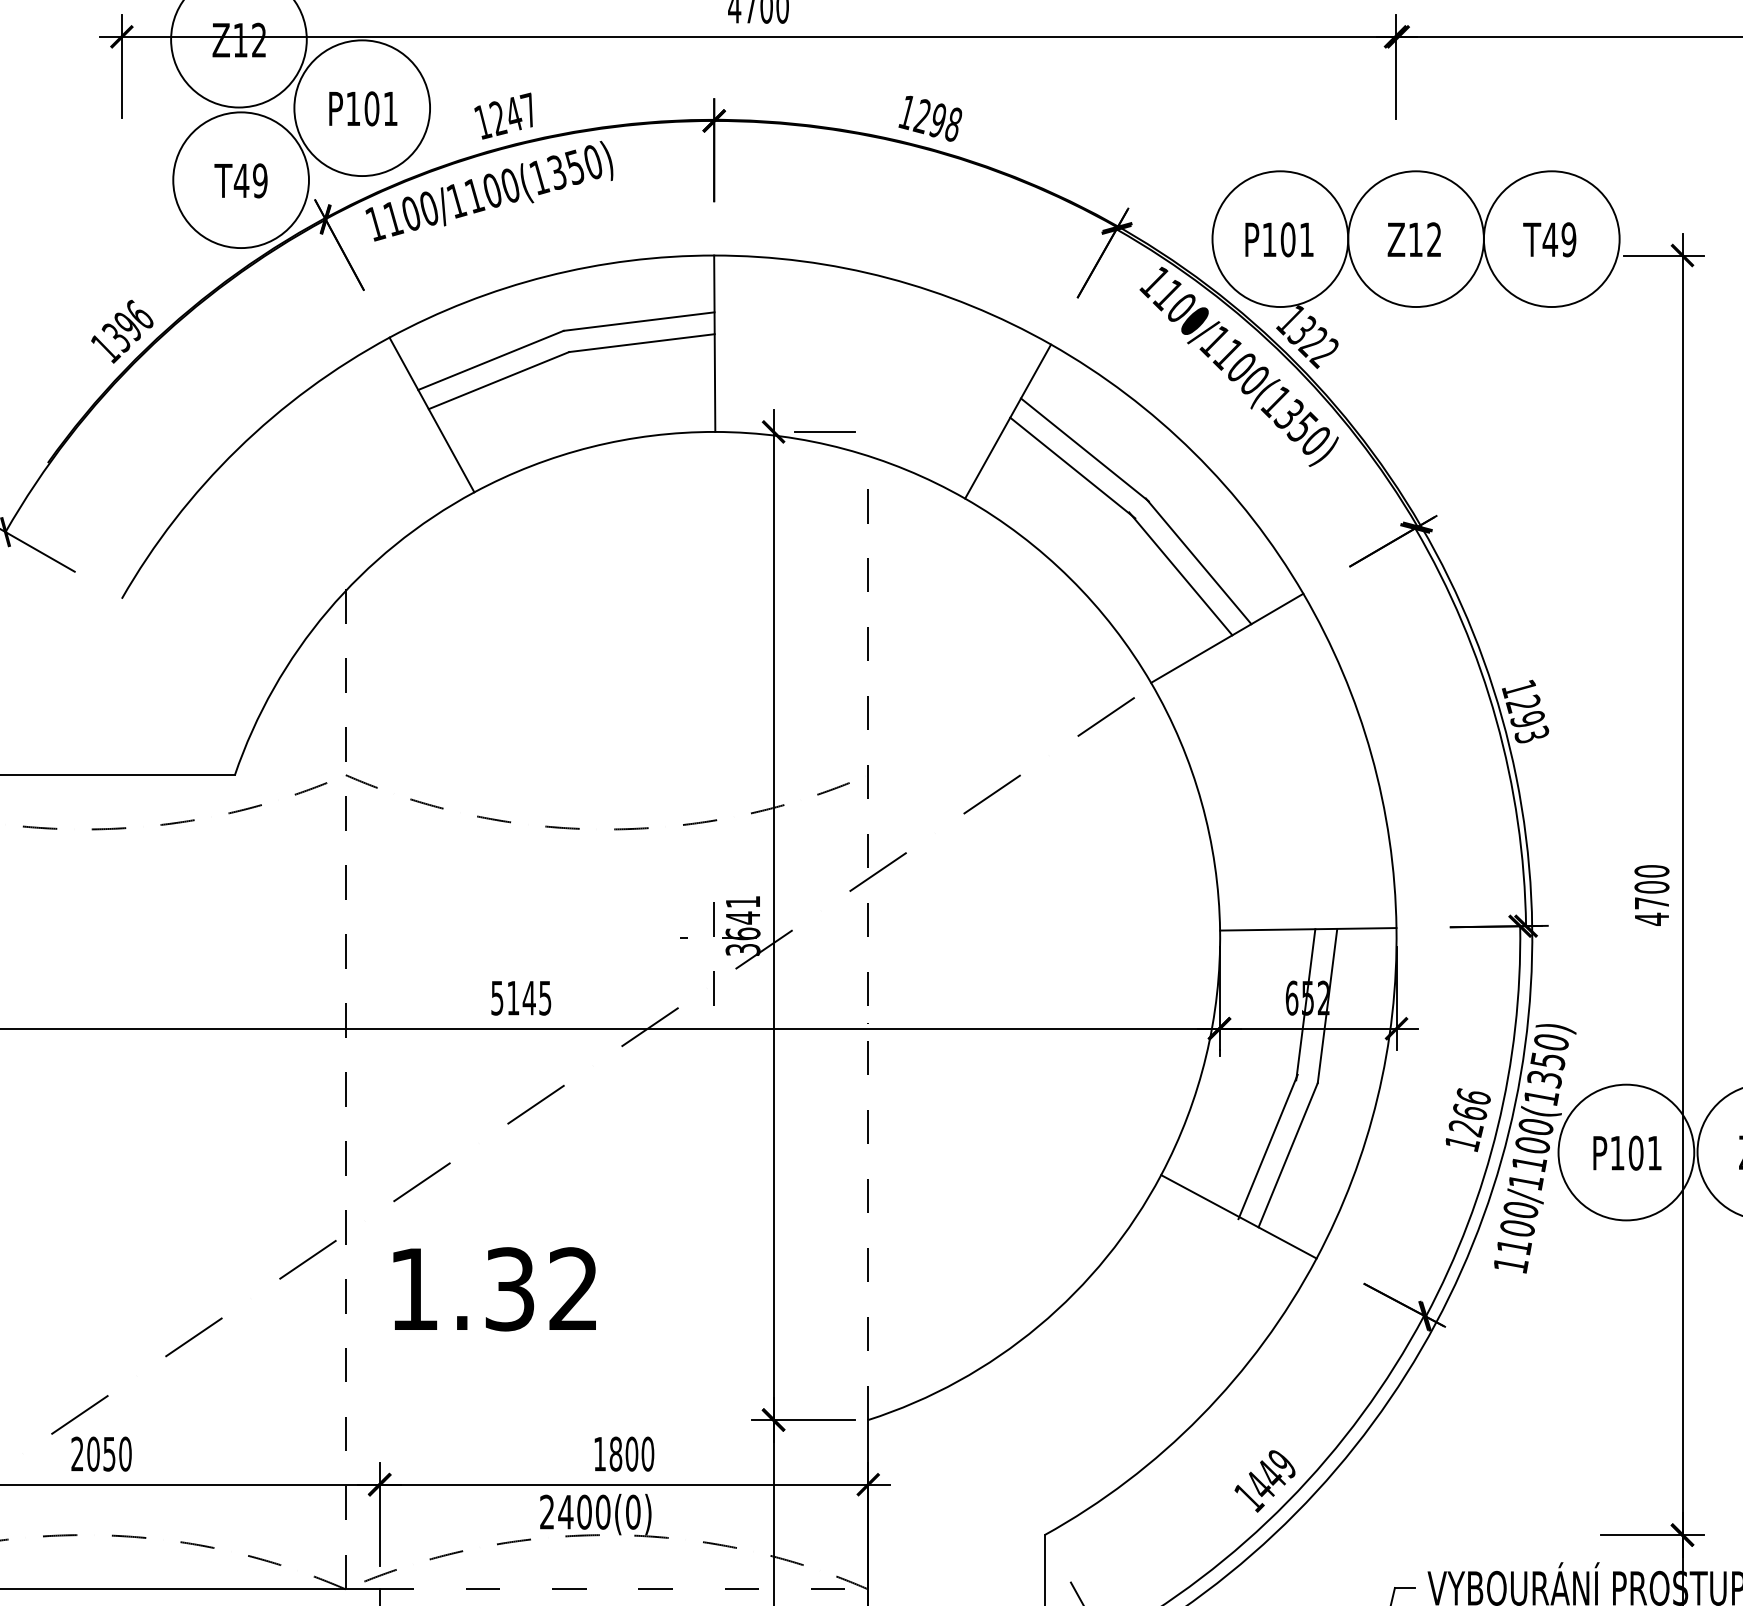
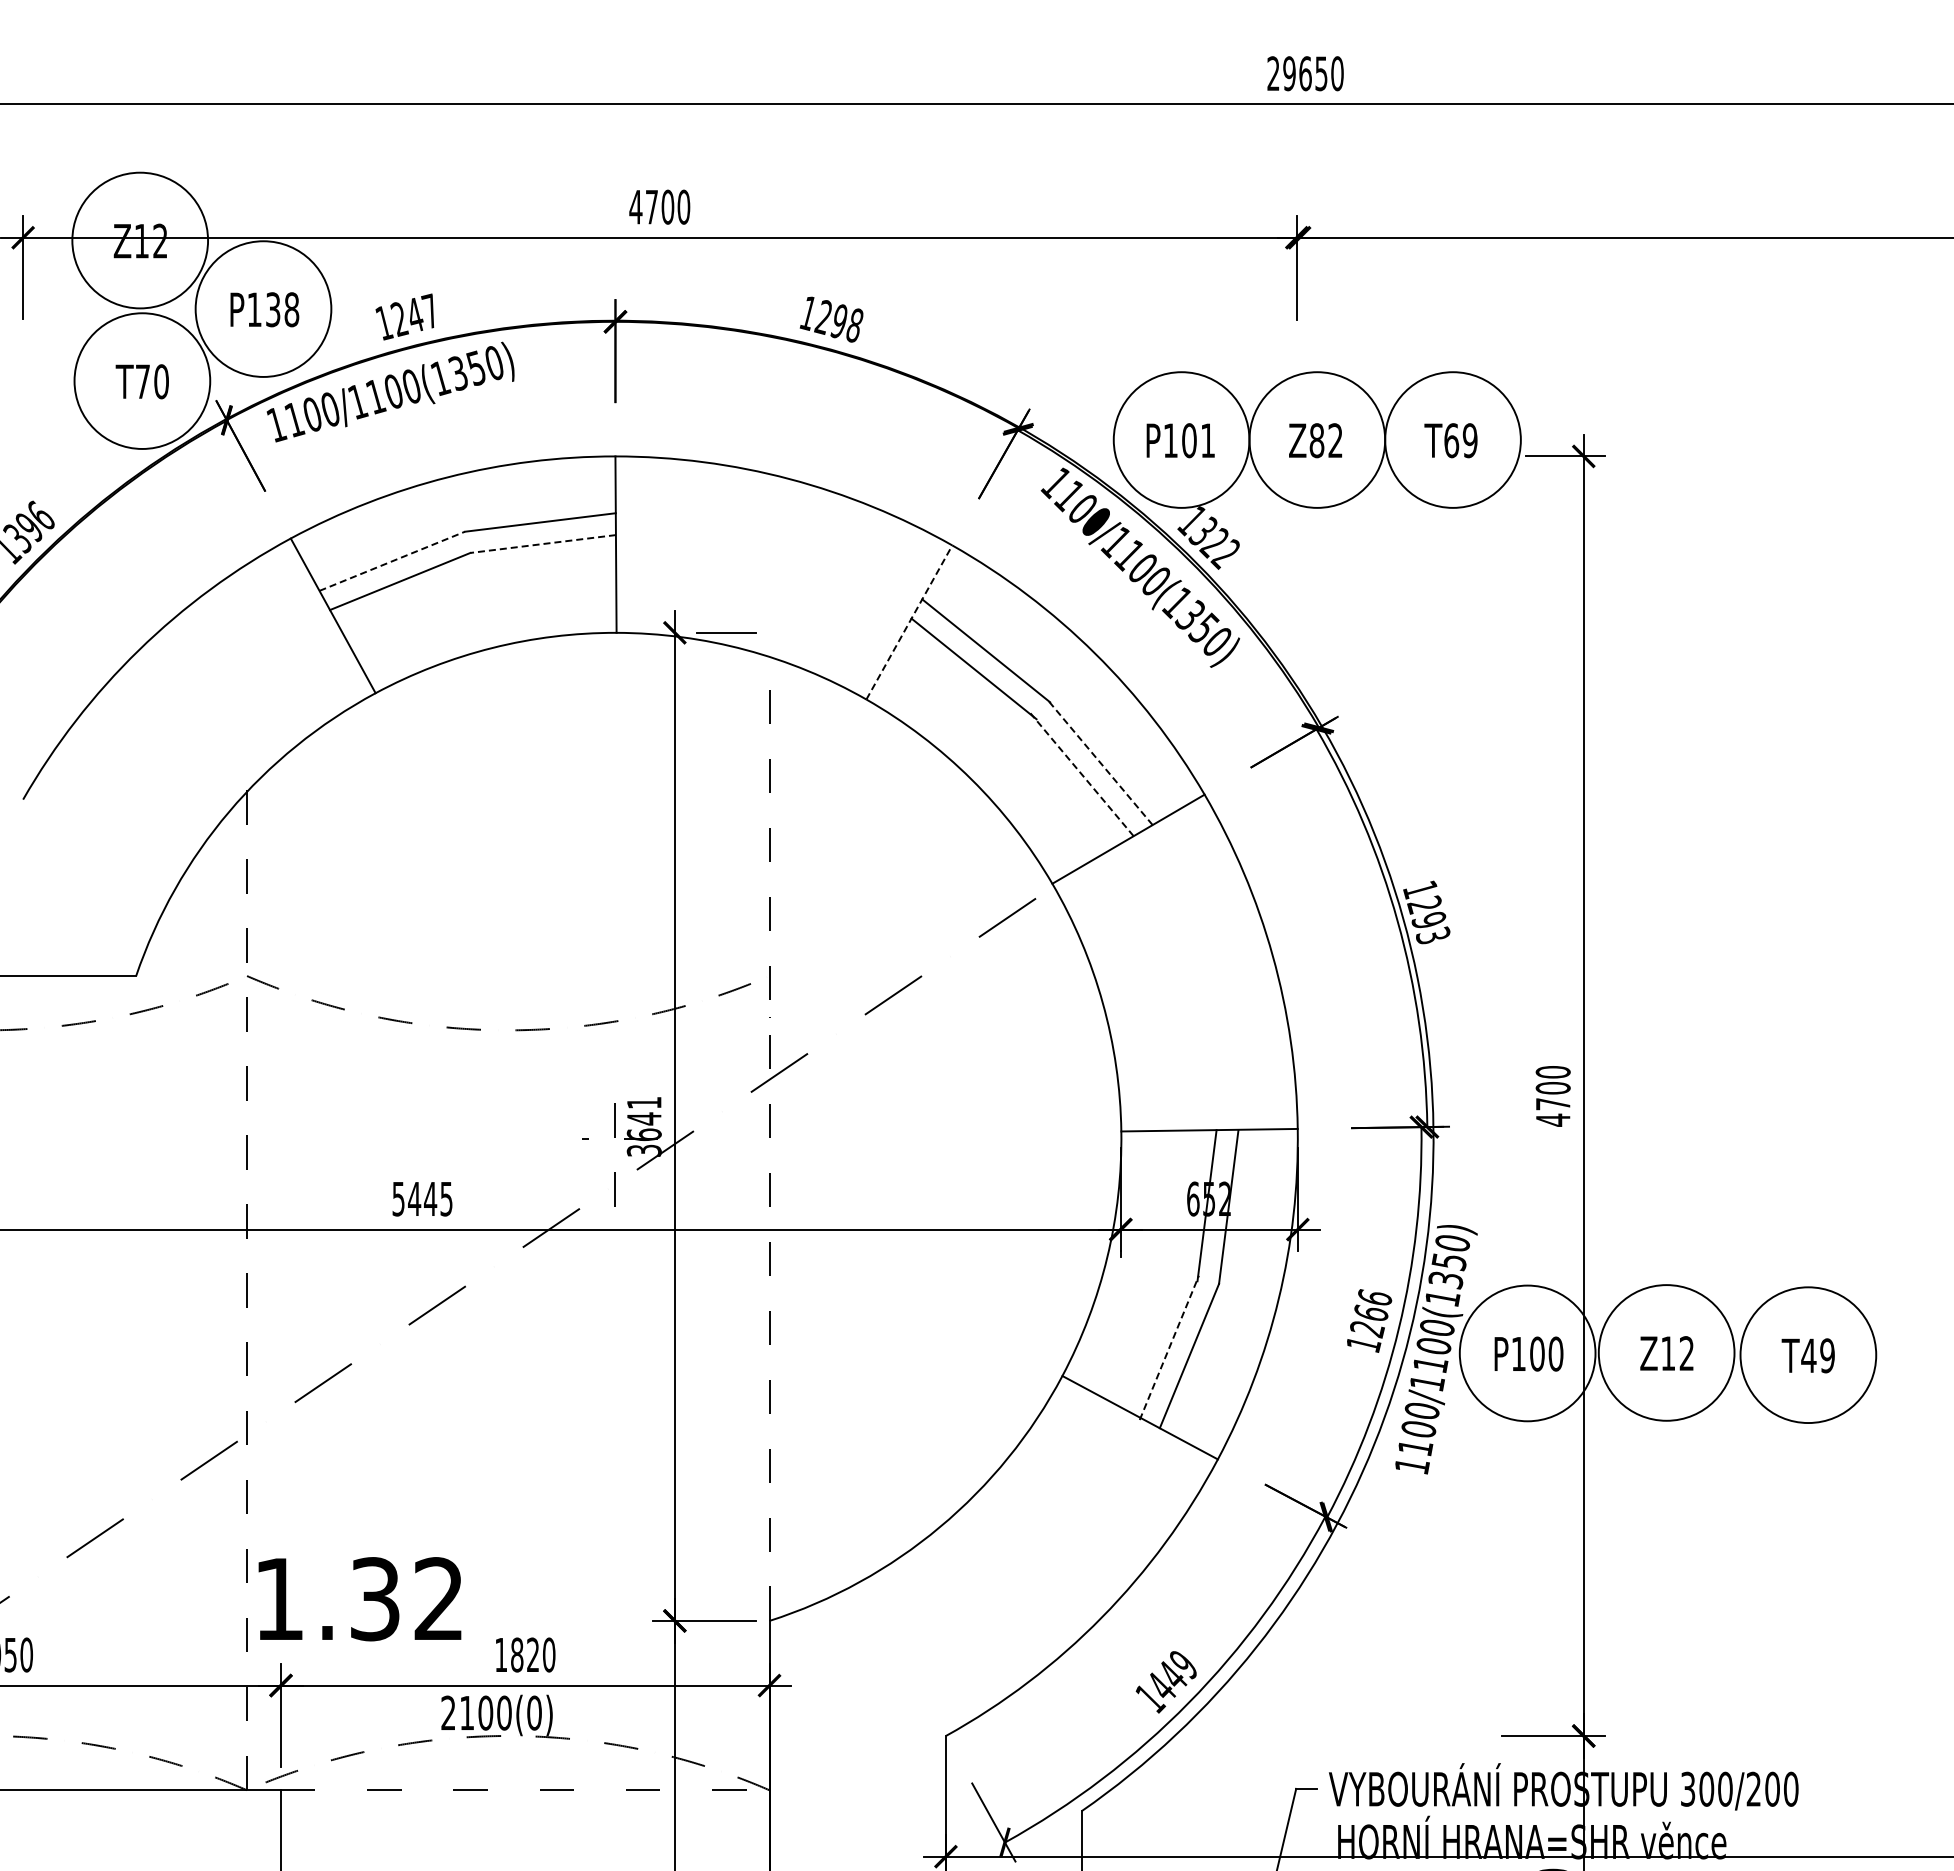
text: (381, 108) -> (282, 309), P101 -> P138
text: (250, 180) -> (151, 381), T49 -> T70
text: (1415, 239) -> (1316, 440), Z12 -> Z82
text: (1550, 239) -> (1451, 440), T49 -> T69
line: (641, 343) -> (542, 544), solid -> dashed
line: (491, 360) -> (392, 561), solid -> dashed
line: (1008, 421) -> (909, 622), solid -> dashed
line: (1198, 560) -> (1099, 761), solid -> dashed
line: (1180, 573) -> (1081, 774), solid -> dashed
text: (513, 997) -> (414, 1198), 5145 -> 5445
line: (1268, 1146) -> (1169, 1347), solid -> dashed
text: (1654, 1152) -> (1555, 1353), P101 -> P100
text: (494, 1289) -> (359, 1599), moved
text: (632, 1453) -> (533, 1654), 1800 -> 1820
text: (565, 1511) -> (466, 1712), 2400(0) -> 2100(0)

